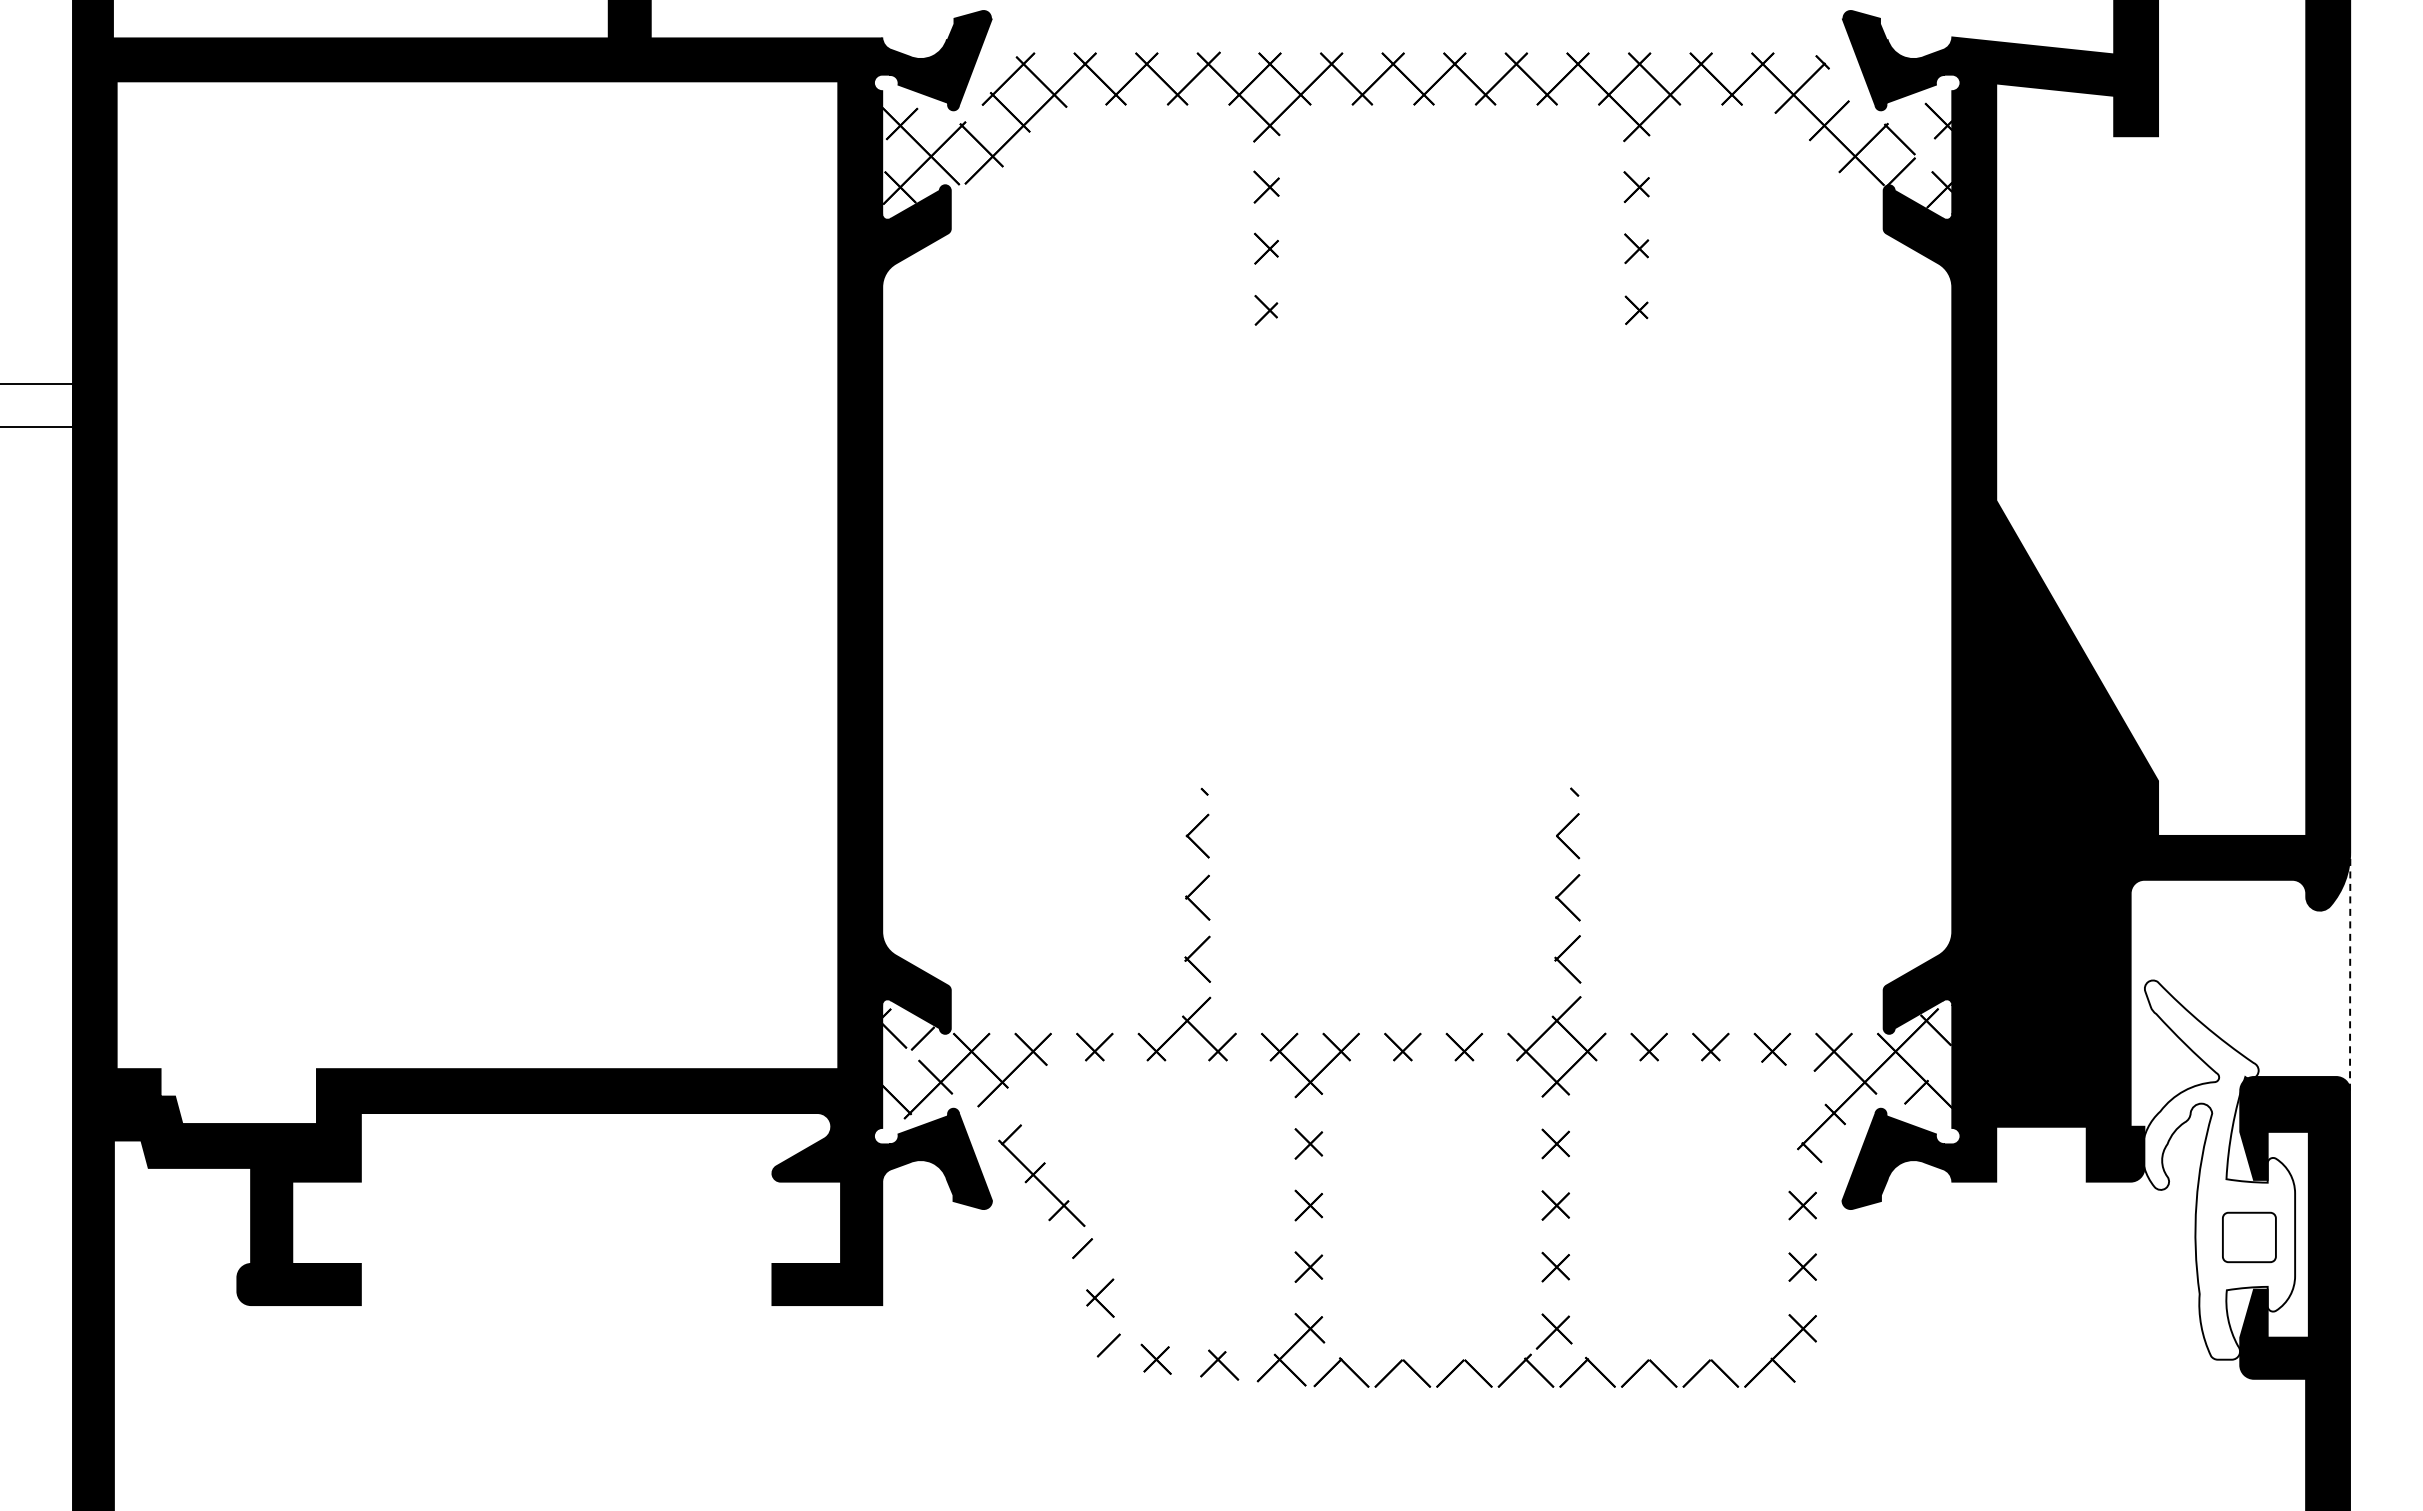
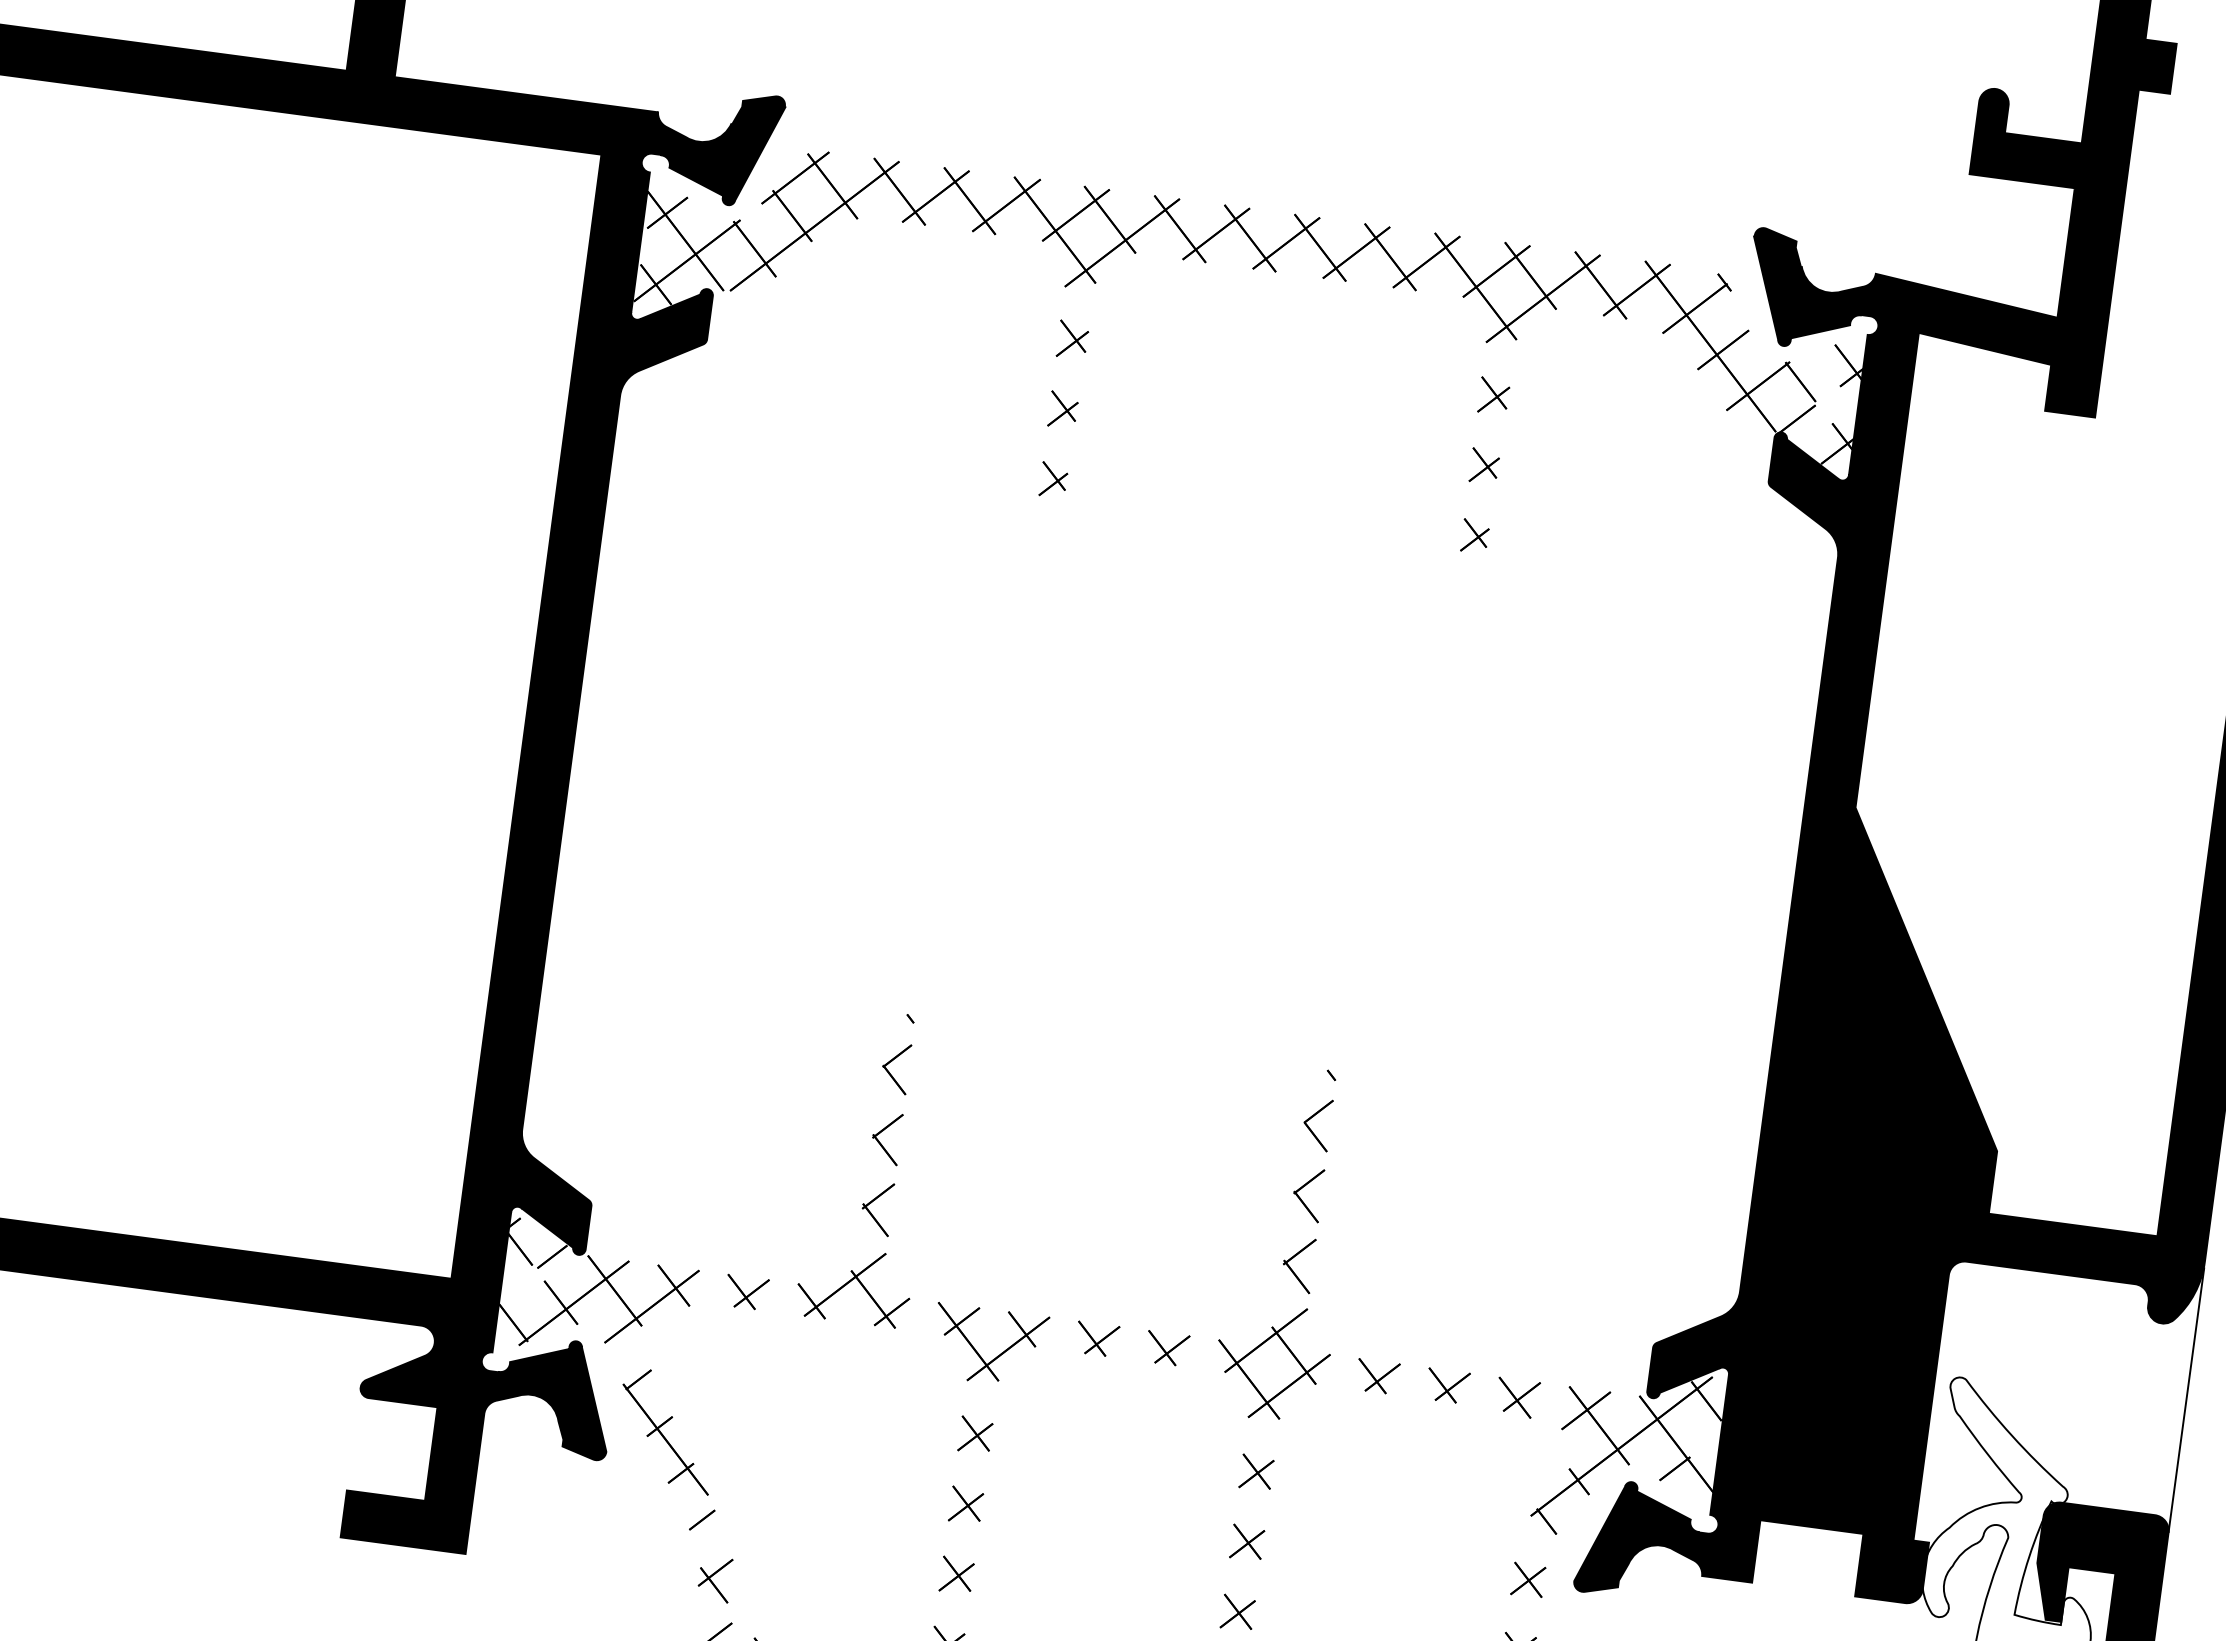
line: (2350, 974) -> (2186, 1400), dashed -> solid

